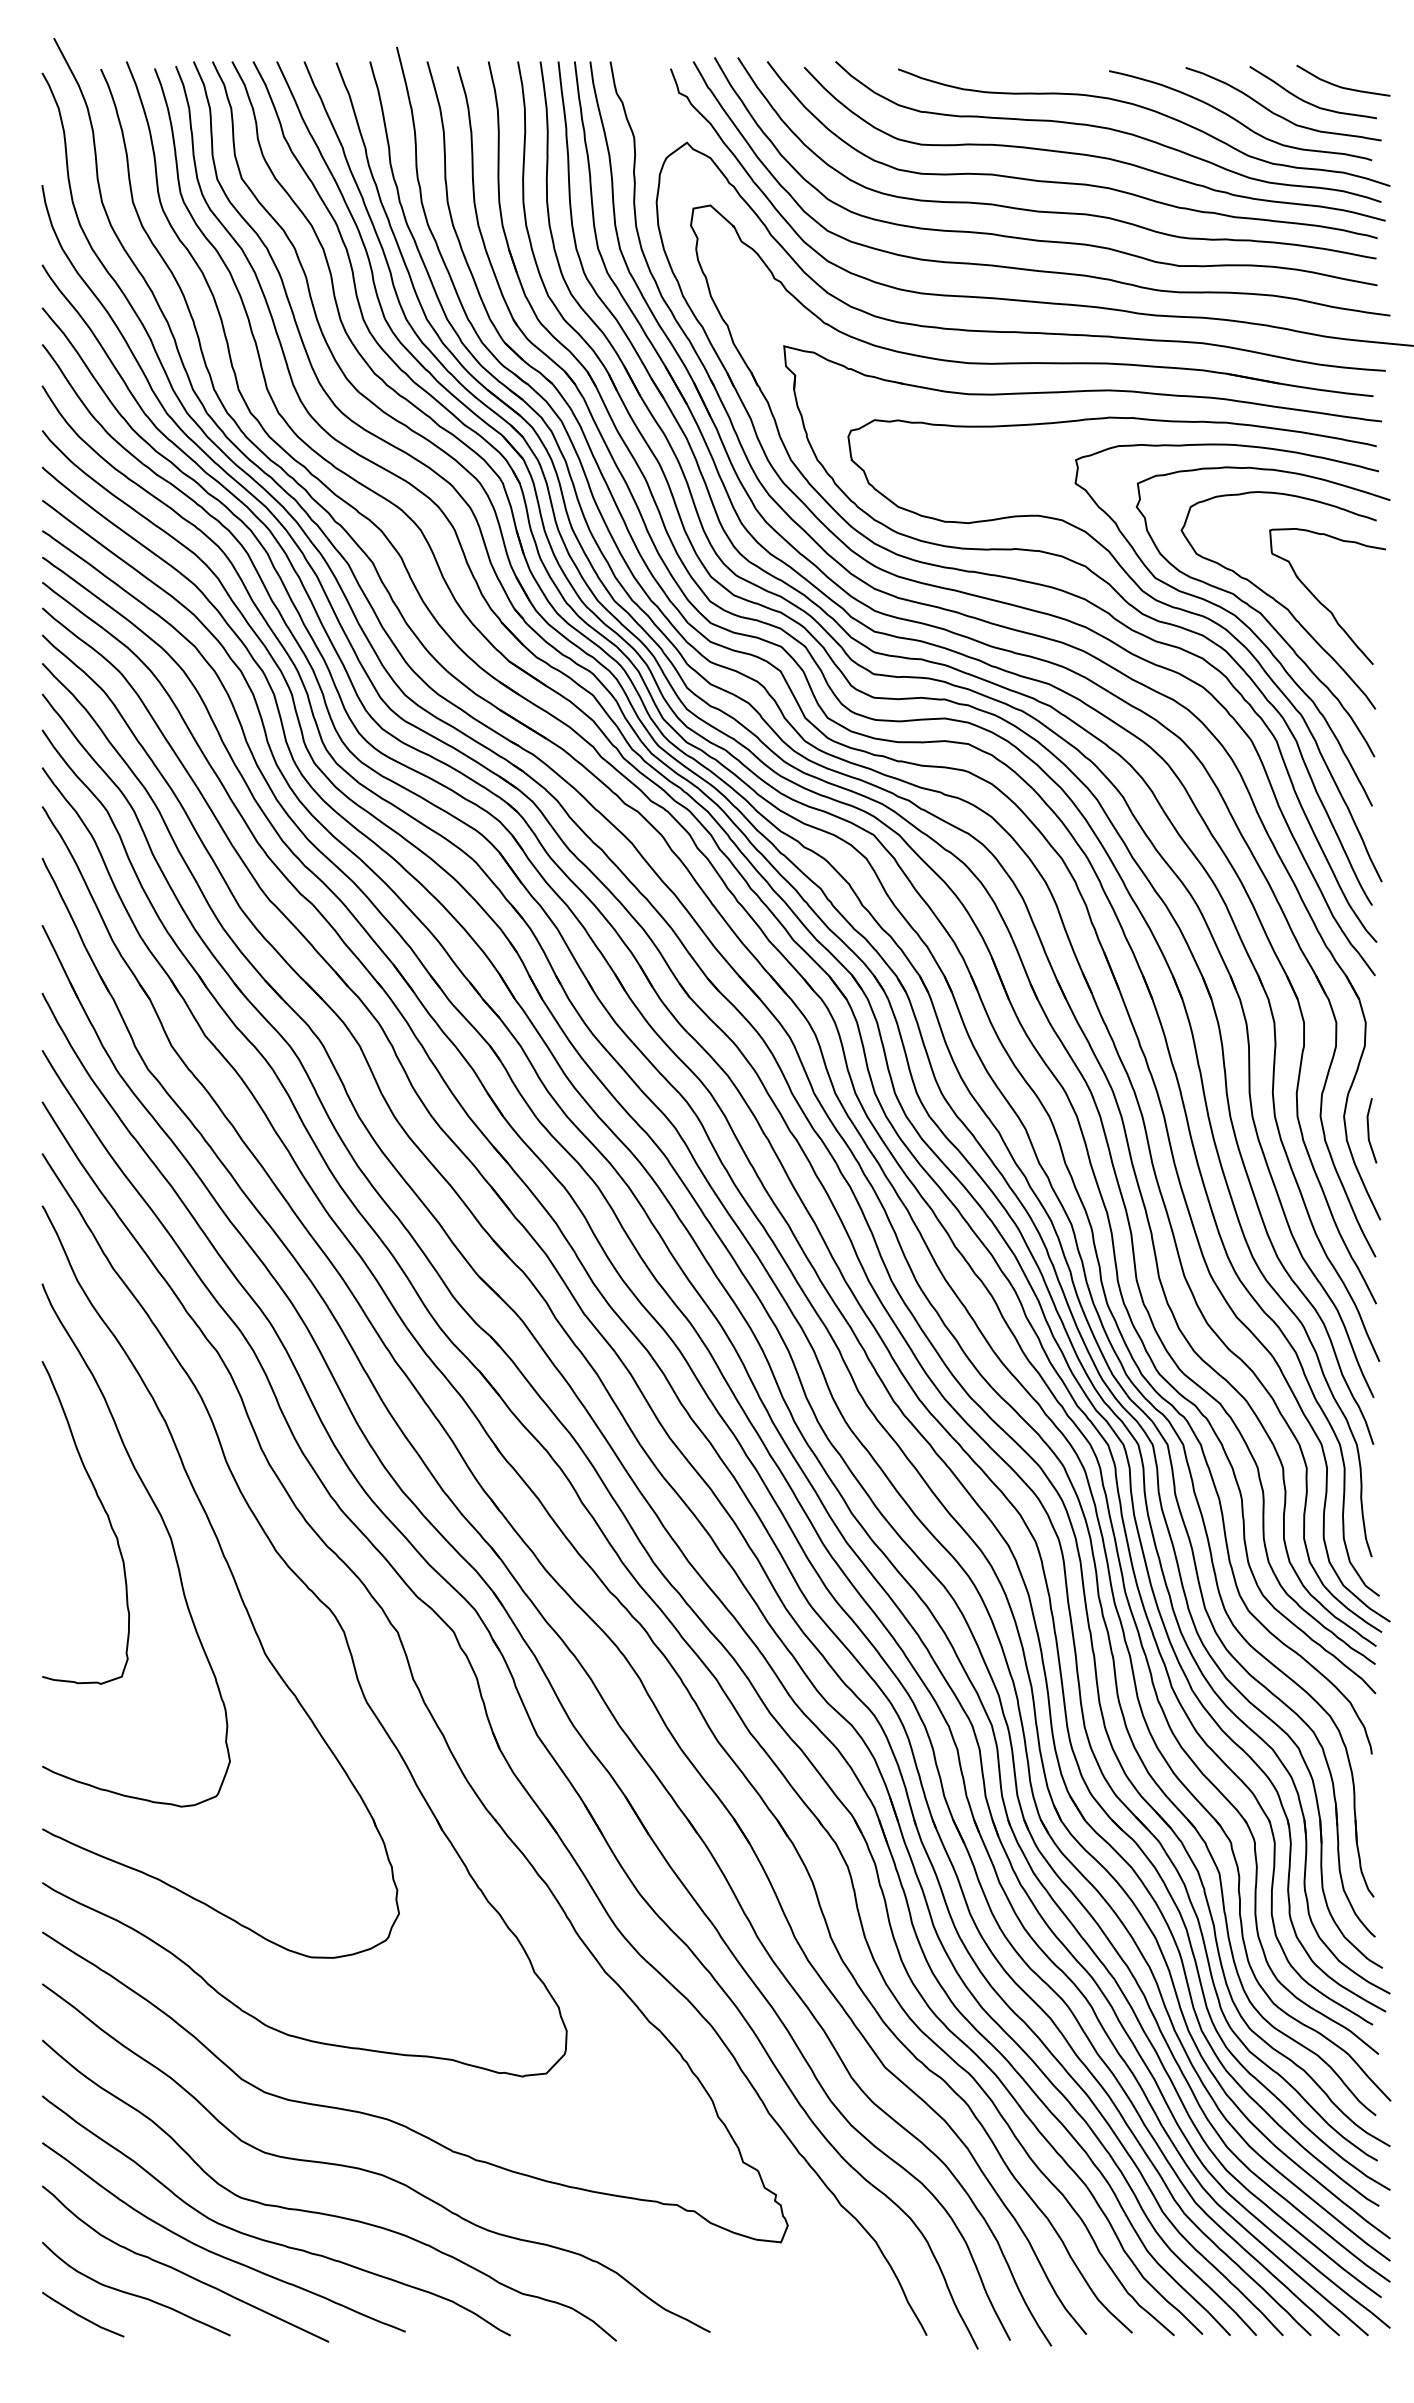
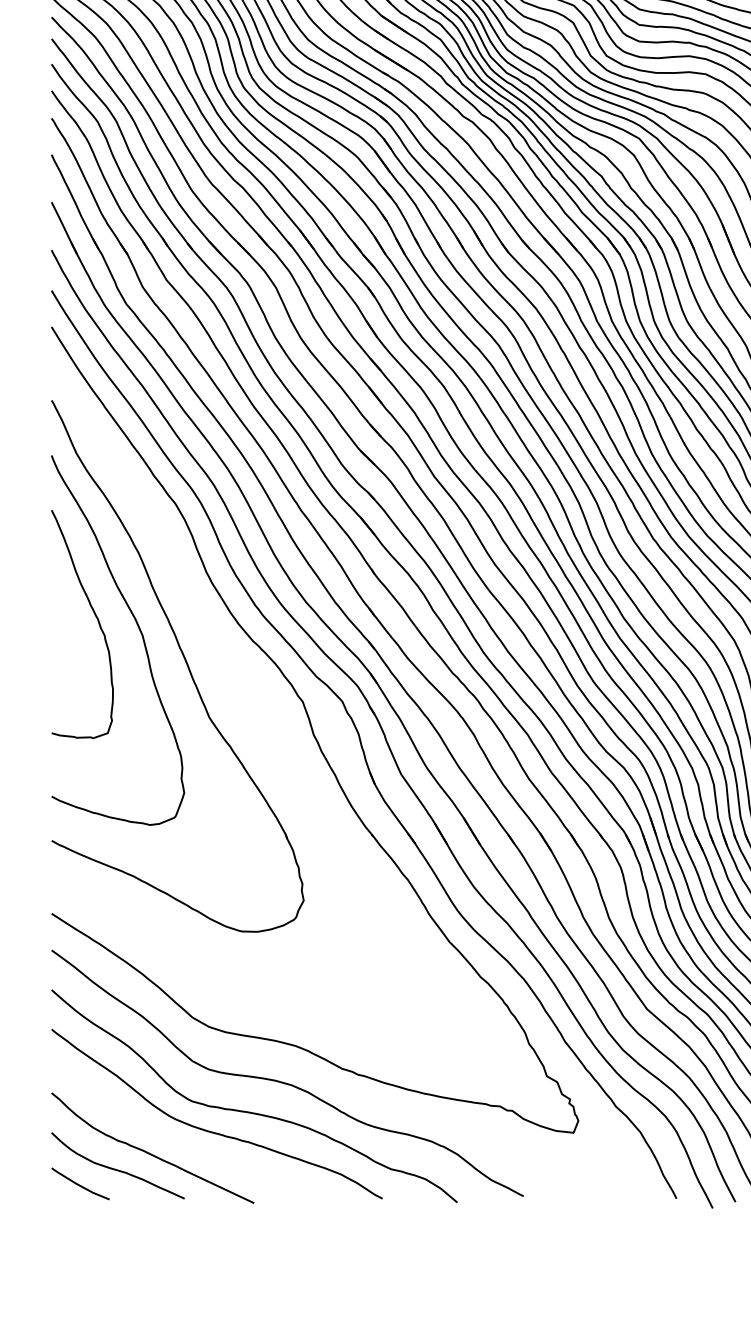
part: (318, 1600) -> (246, 679), removed
curve: (215, 2252) -> (174, 1139), removed

